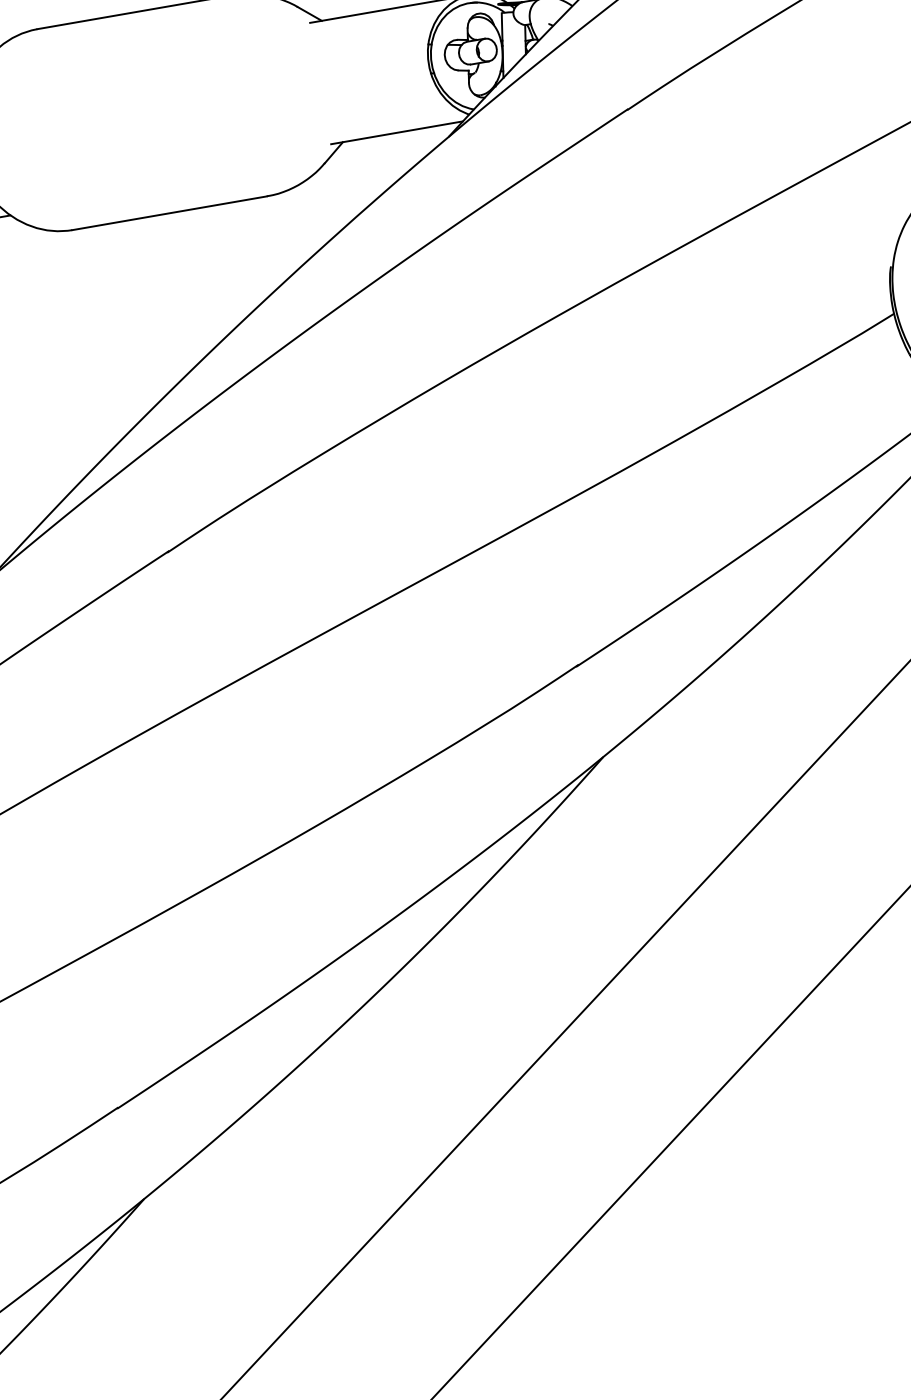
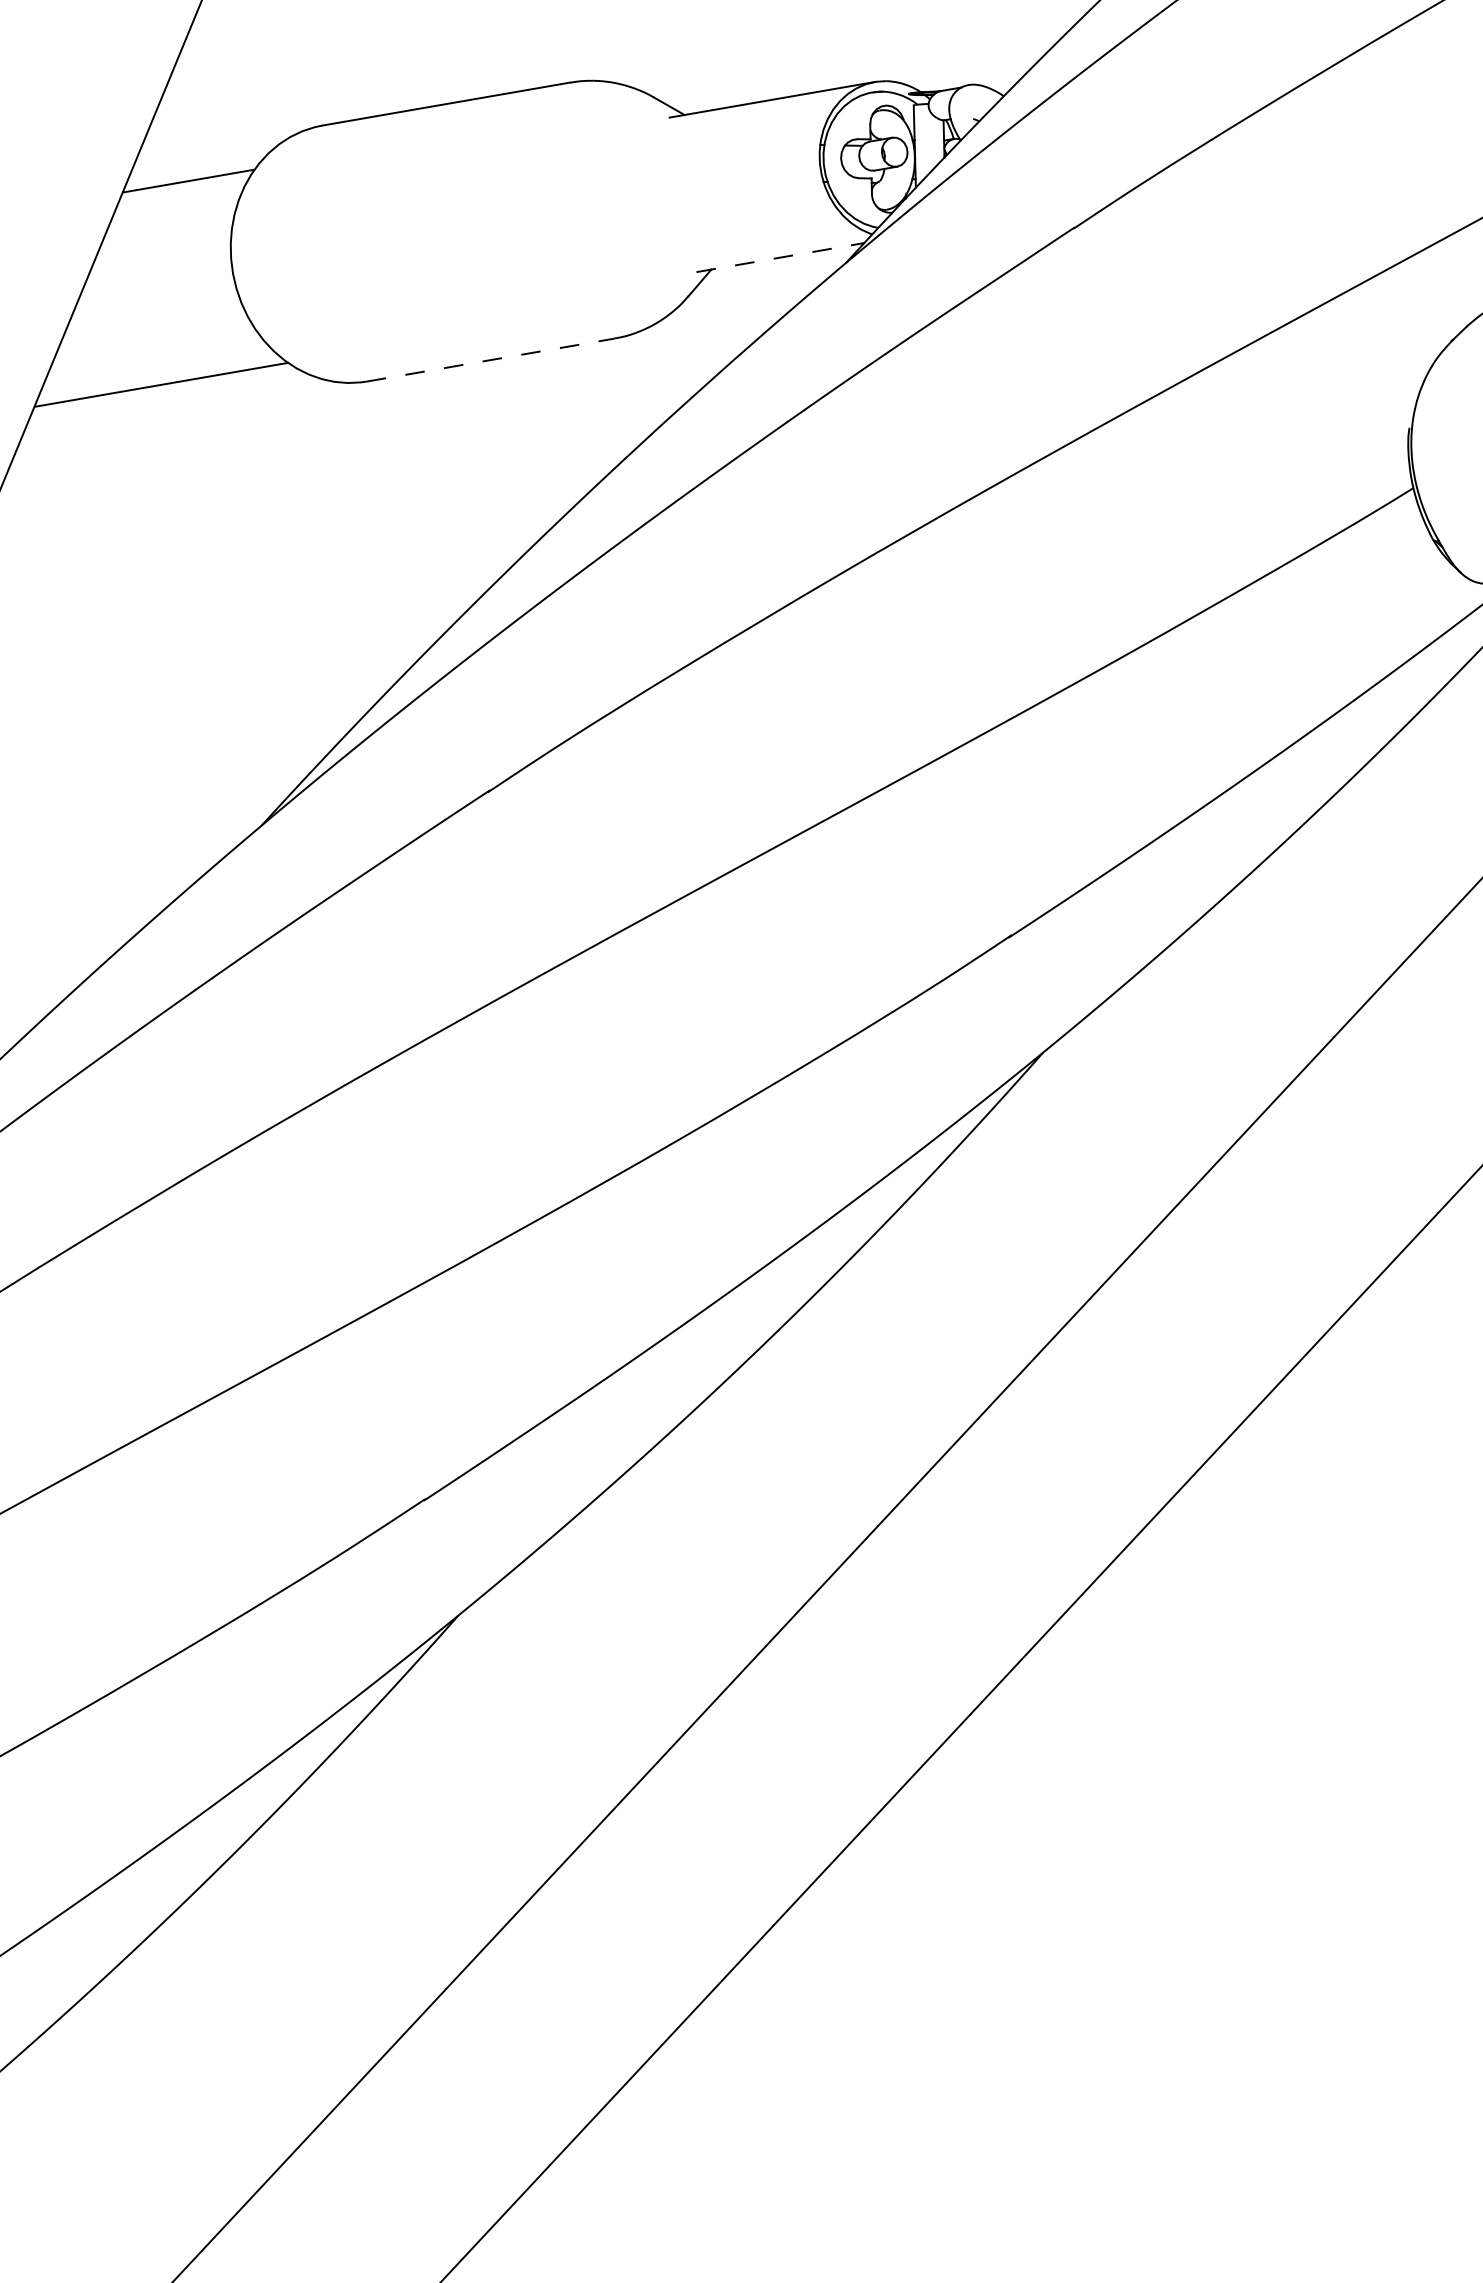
line: (397, 132) -> (780, 257), solid -> dashed
line: (169, 213) -> (490, 360), solid -> dashed

